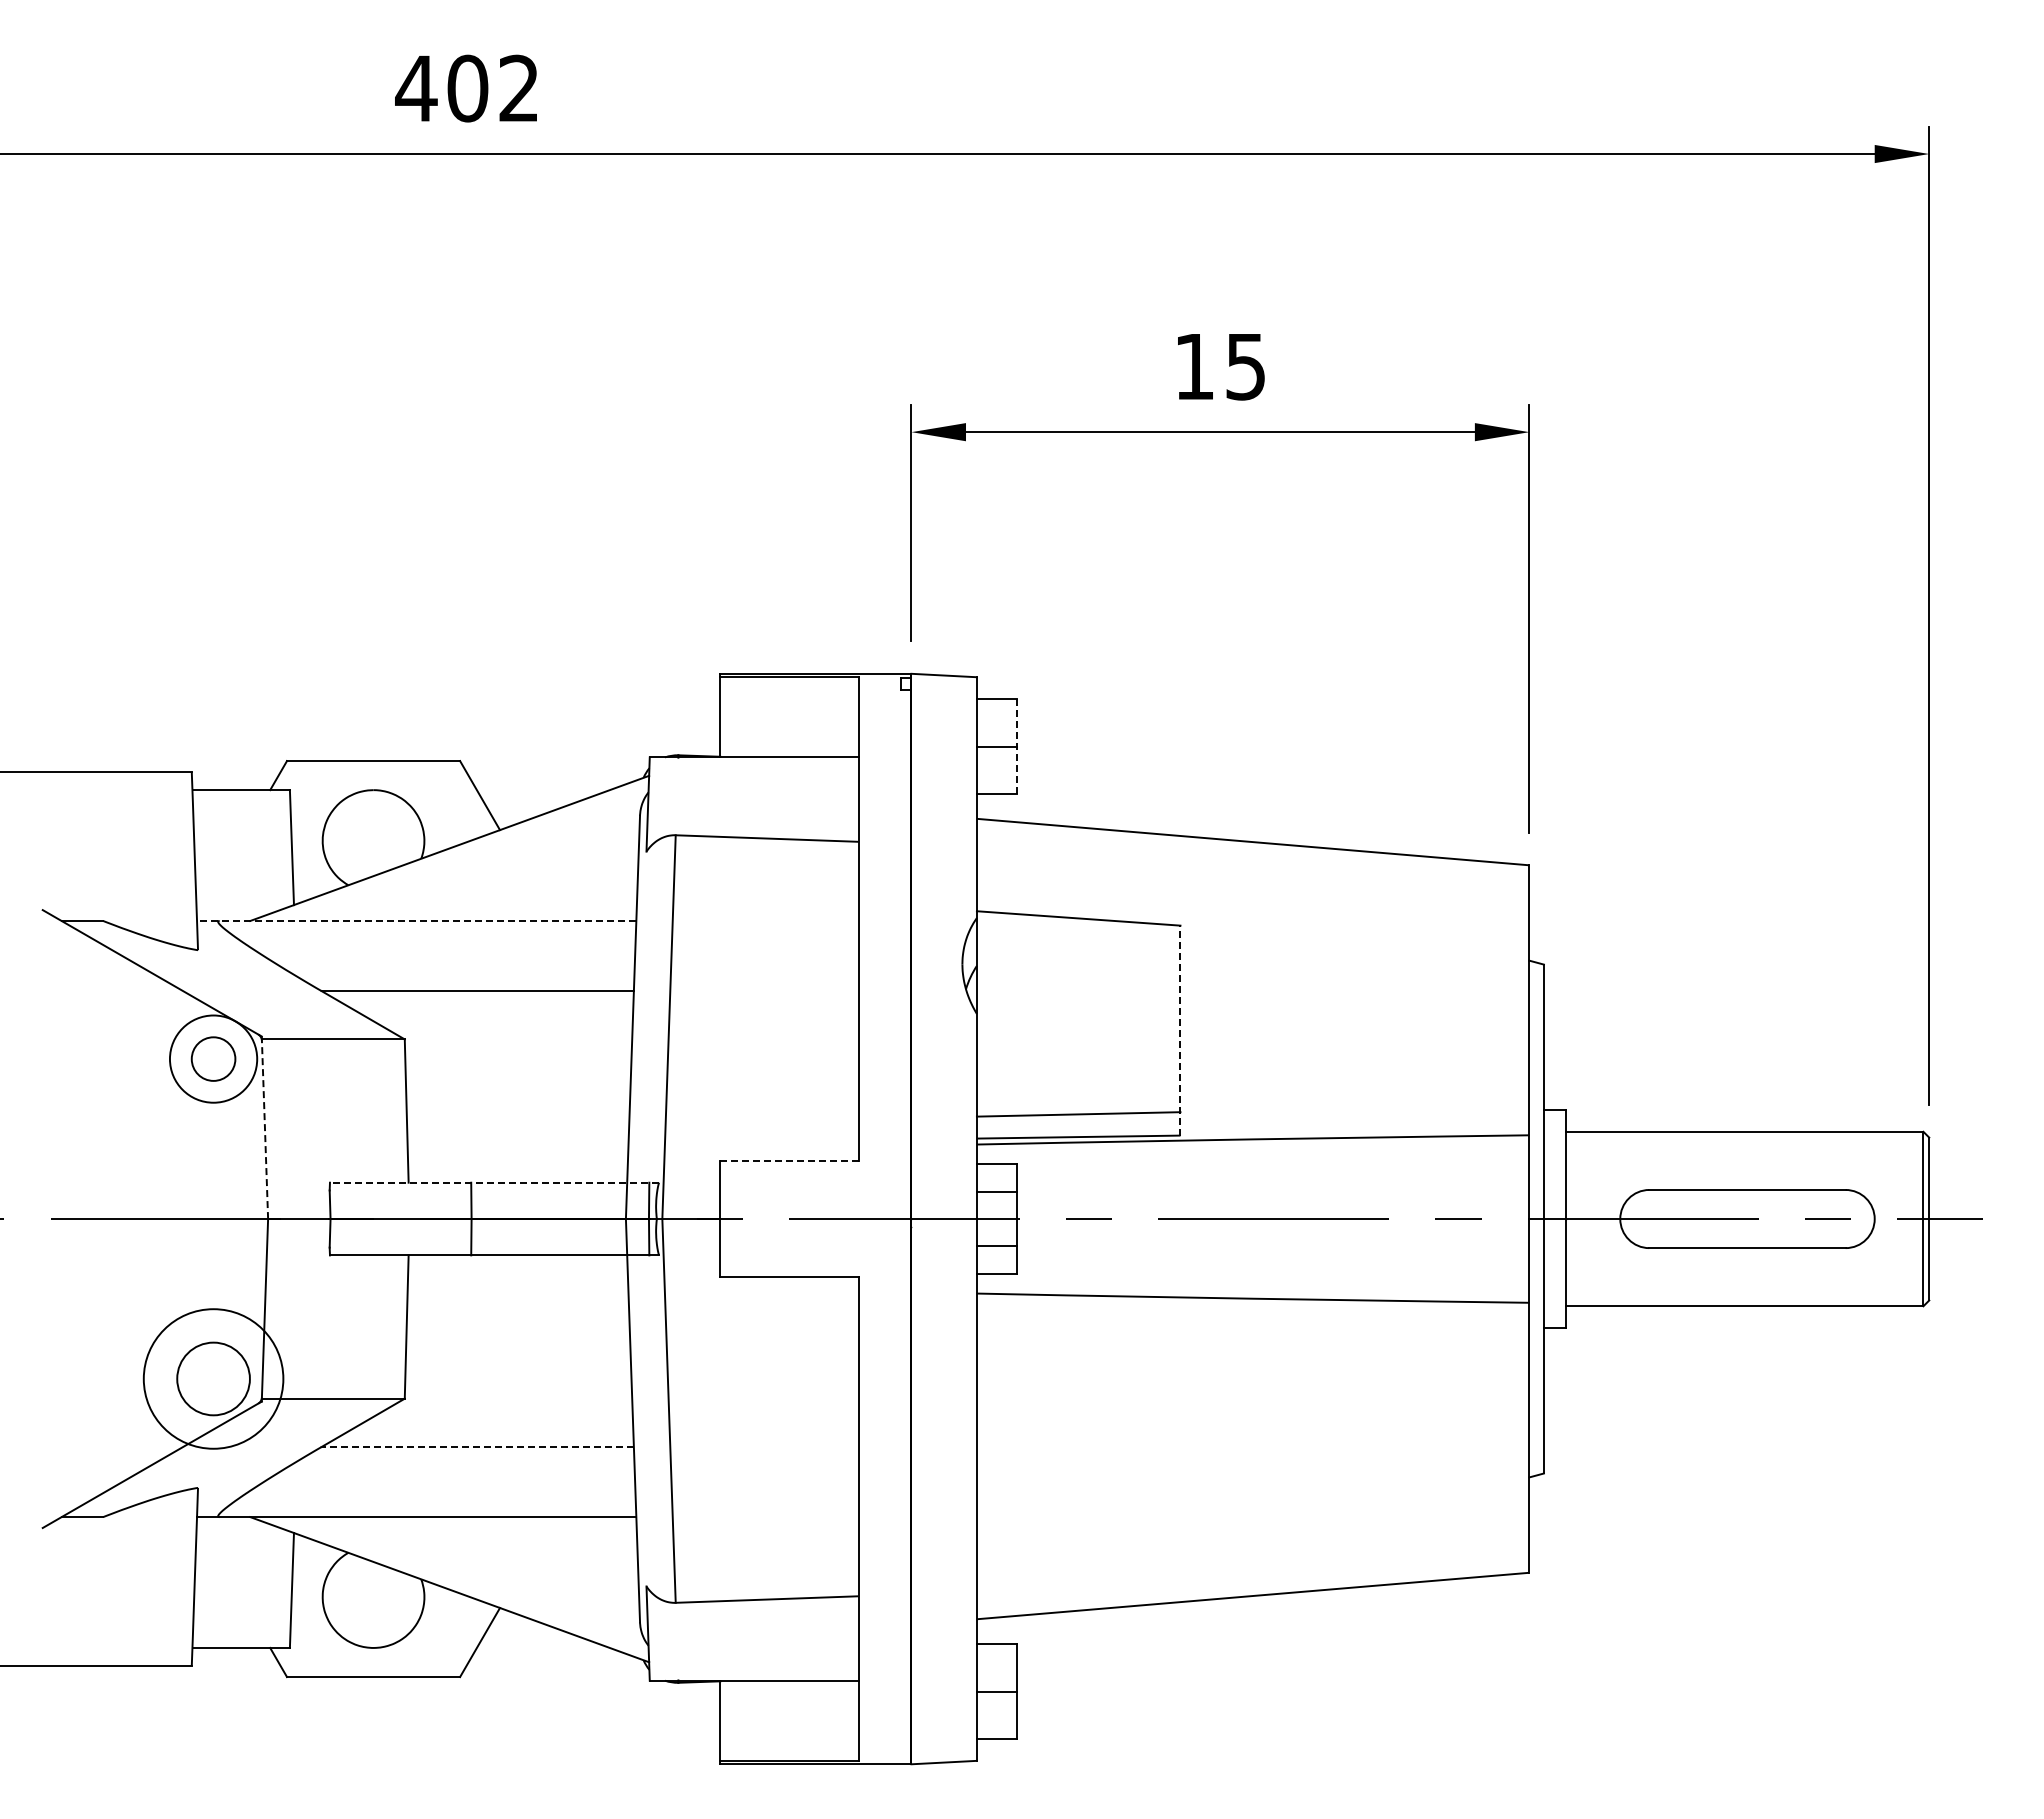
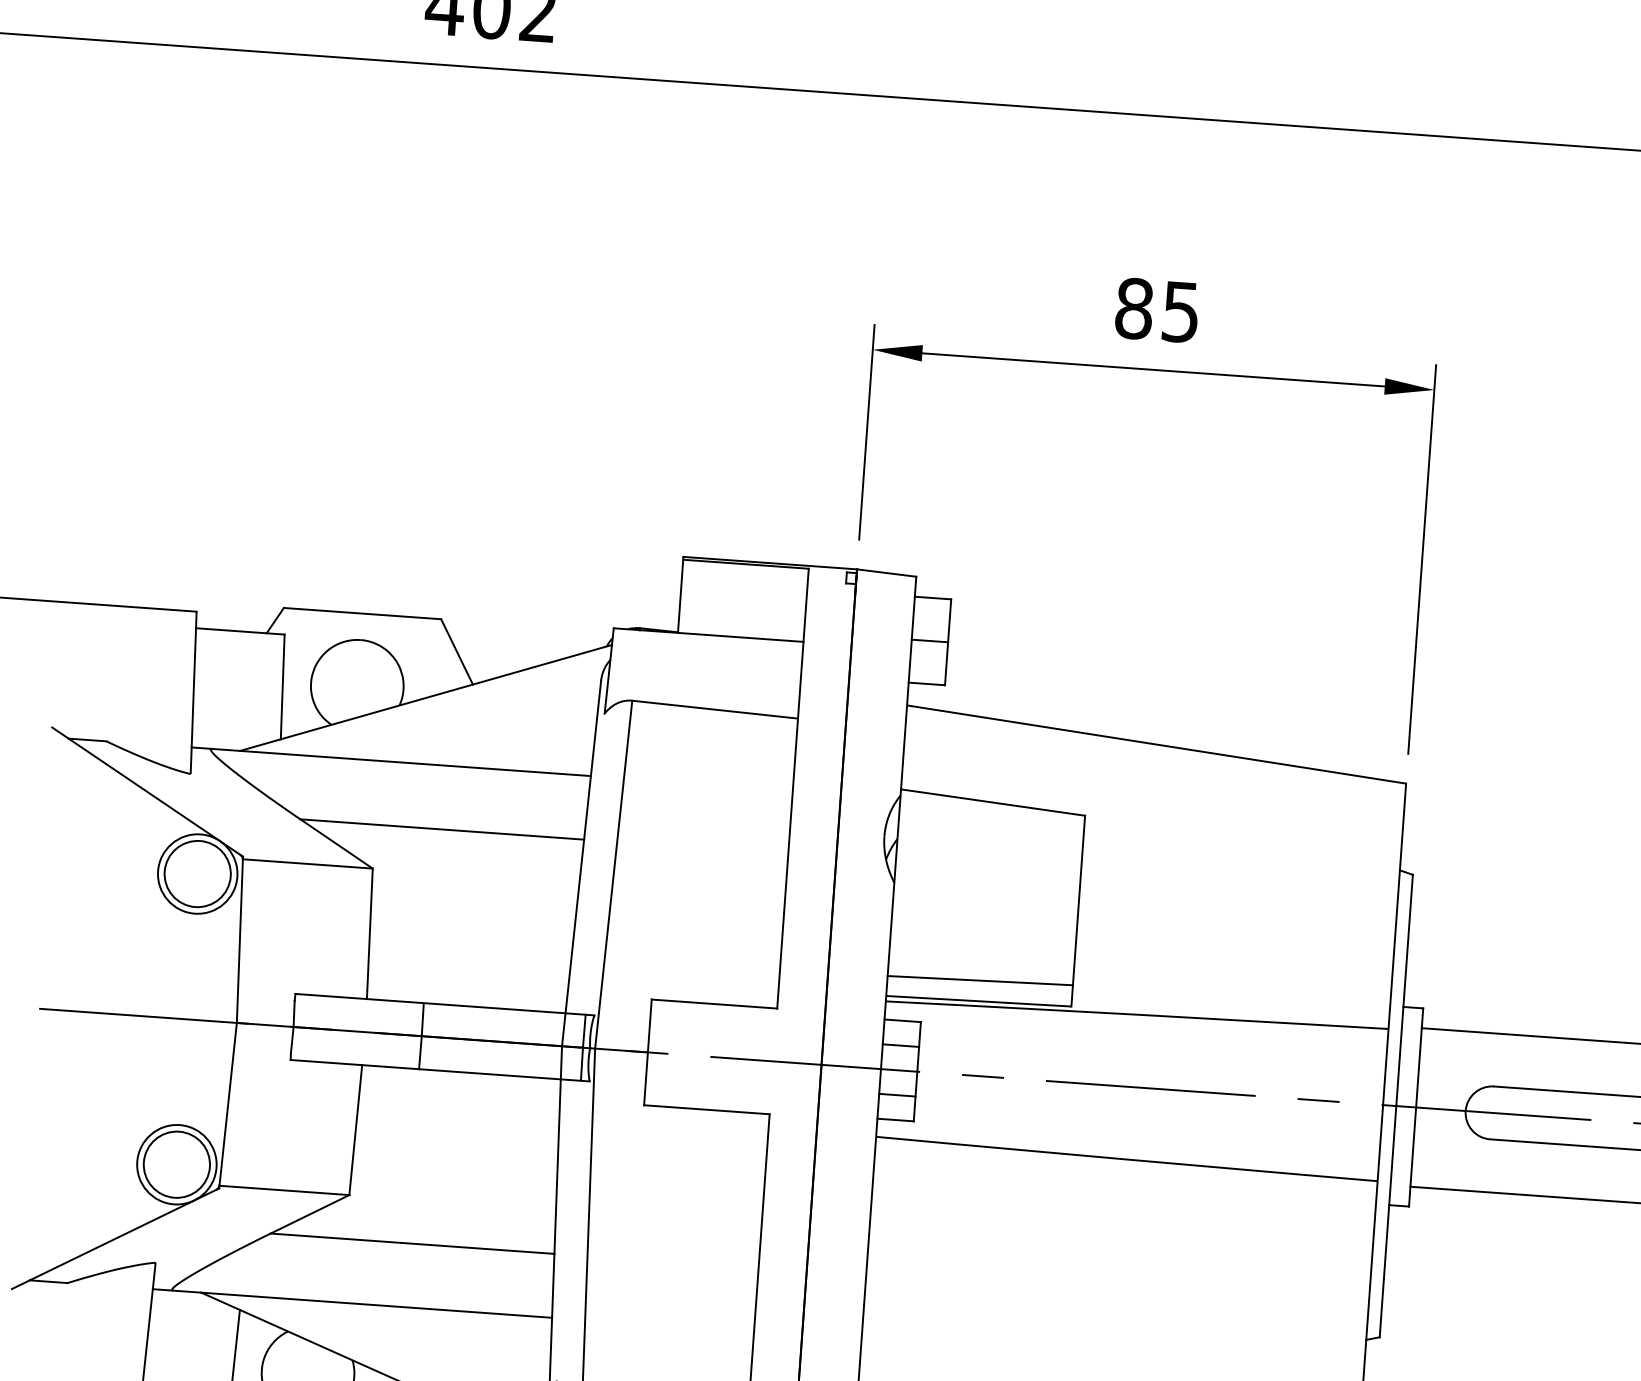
text: (1194, 366) -> (1134, 308), 15 -> 85
line: (1016, 746) -> (947, 642), dashed -> solid
line: (416, 920) -> (391, 761), dashed -> solid
line: (1180, 1030) -> (1078, 911), dashed -> solid
circle: (213, 1058) -> (197, 873), size x1.67
line: (264, 1127) -> (239, 939), dashed -> solid
line: (789, 1160) -> (714, 1003), dashed -> solid
line: (494, 1182) -> (444, 1004), dashed -> solid
circle: (213, 1378) -> (176, 1164), size x0.62
line: (477, 1446) -> (412, 1243), dashed -> solid

